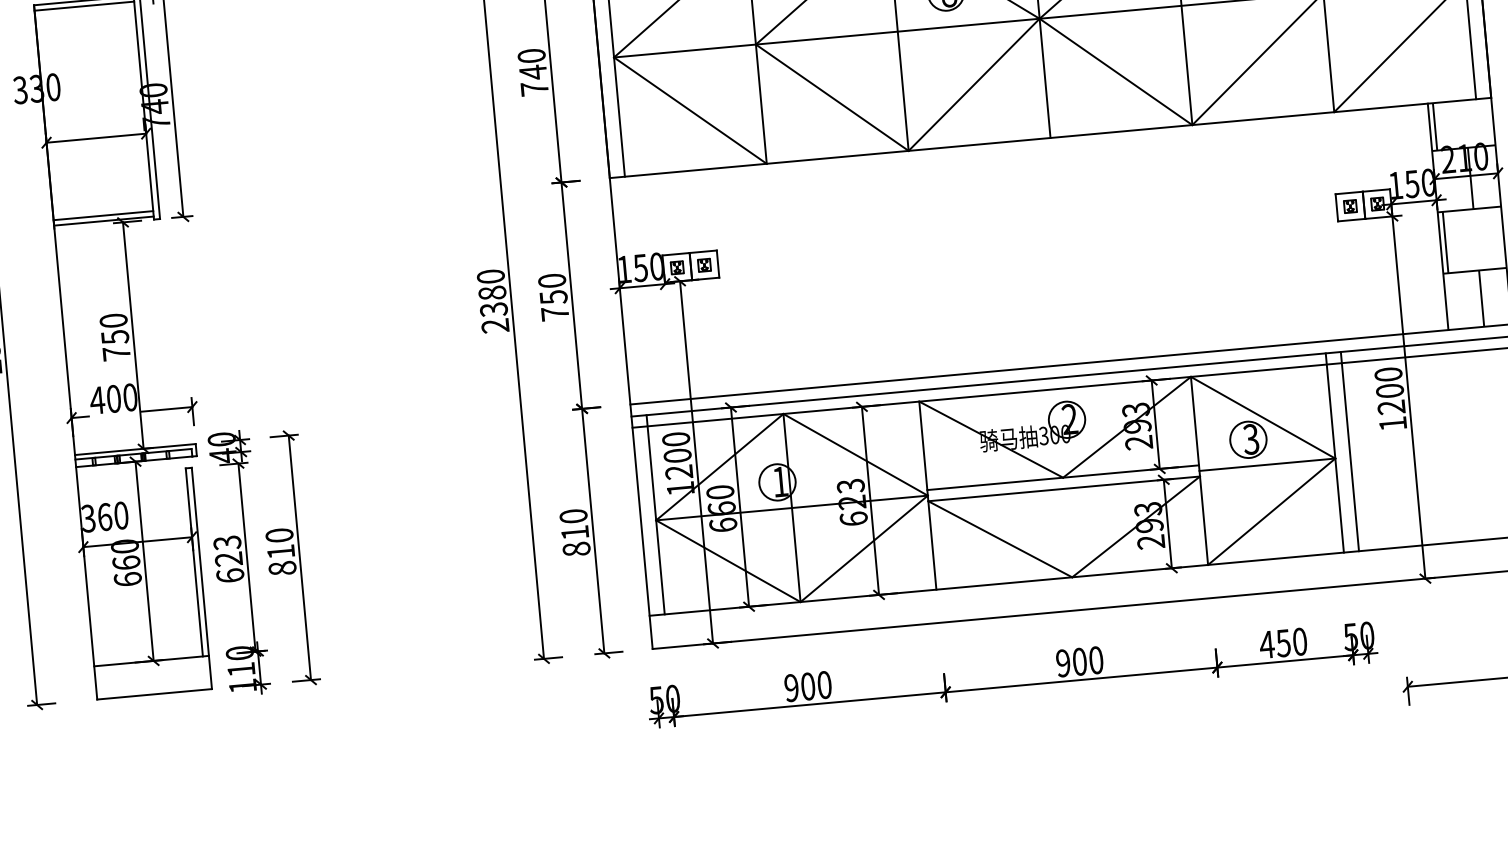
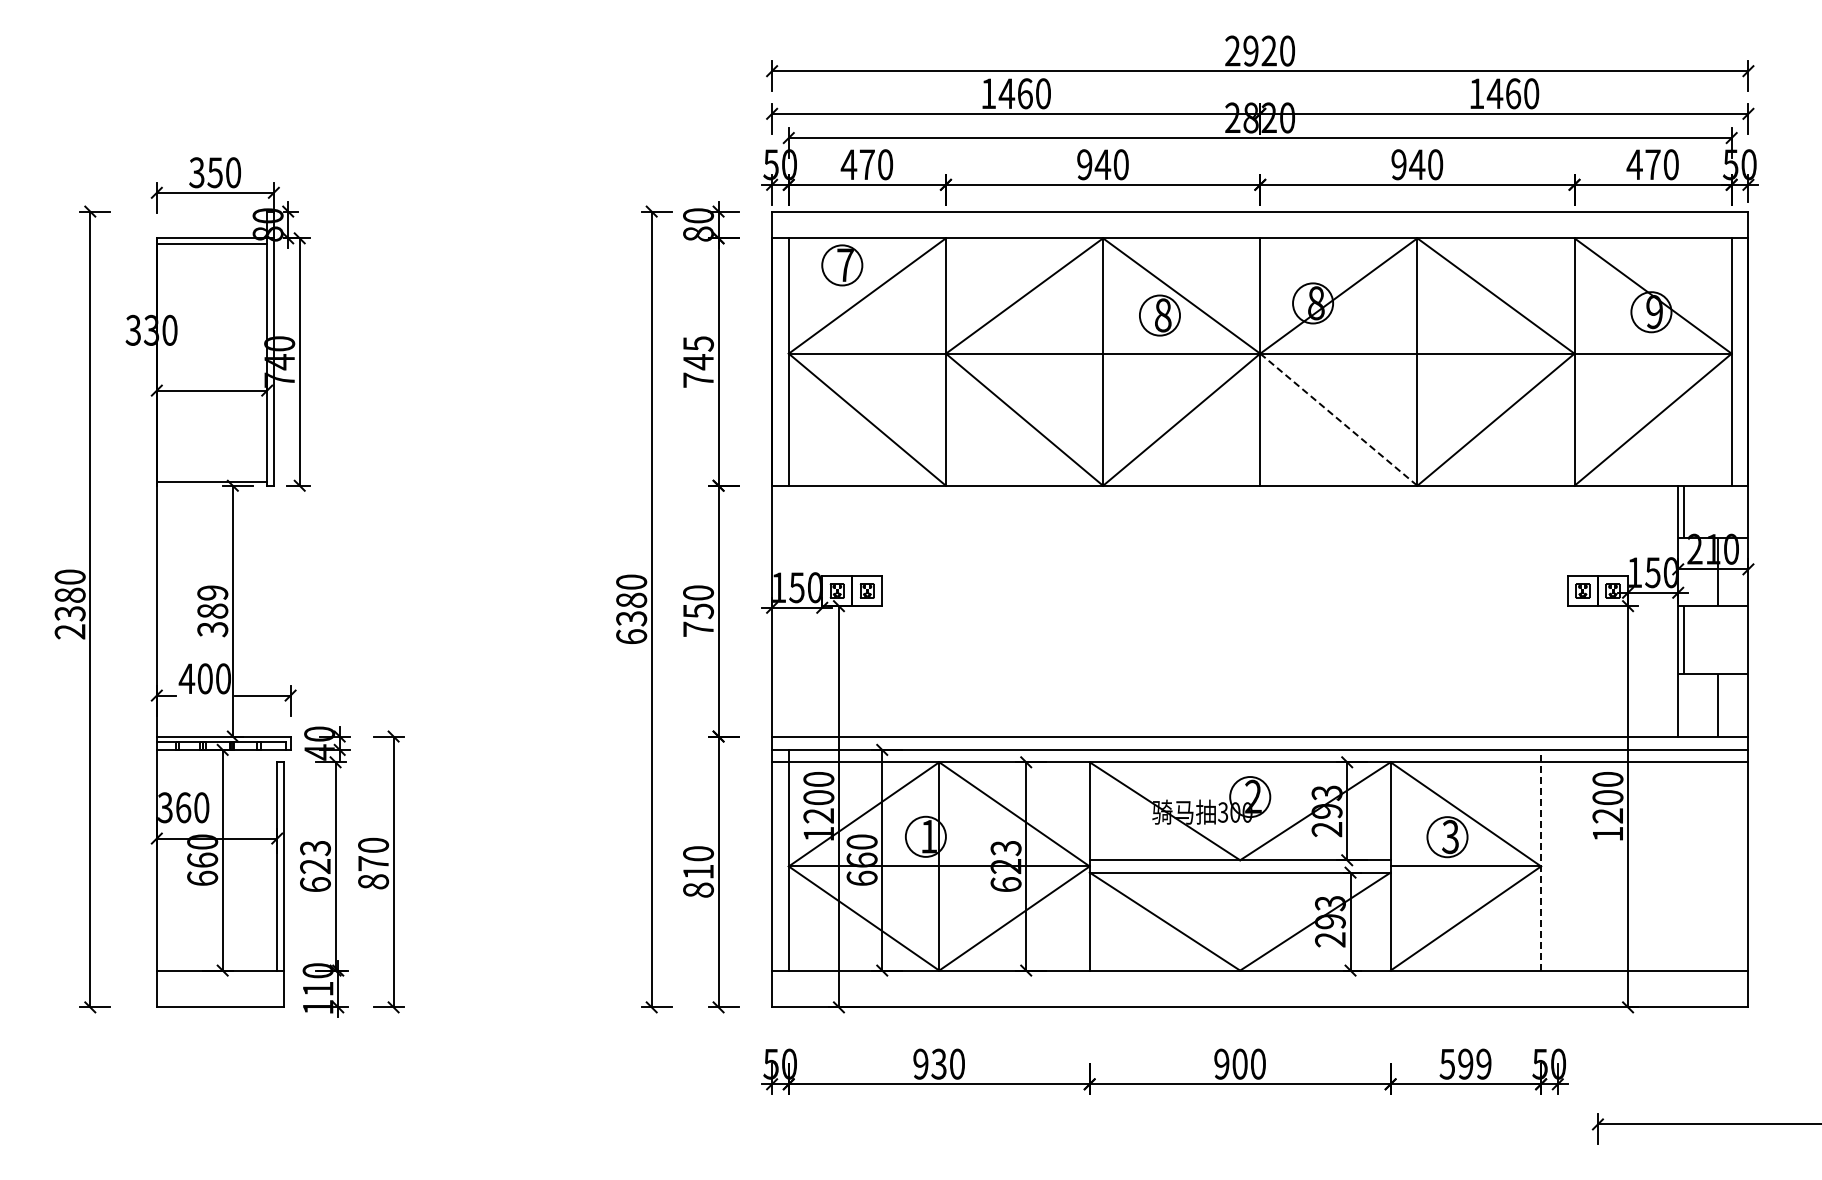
text: (531, 55) -> (698, 343), 740 -> 745
line: (1115, 71) -> (1338, 419), solid -> dashed
line: (102, 215) -> (211, 476), removed
text: (495, 325) -> (631, 636), 2380 -> 6380
text: (114, 337) -> (212, 611), 750 -> 389
line: (1349, 450) -> (1557, 859), removed
line: (1335, 452) -> (1541, 859), solid -> dashed
text: (281, 551) -> (373, 863), 810 -> 870
text: (1283, 642) -> (1465, 1063), 450 -> 599
text: (807, 685) -> (938, 1063), 900 -> 930

